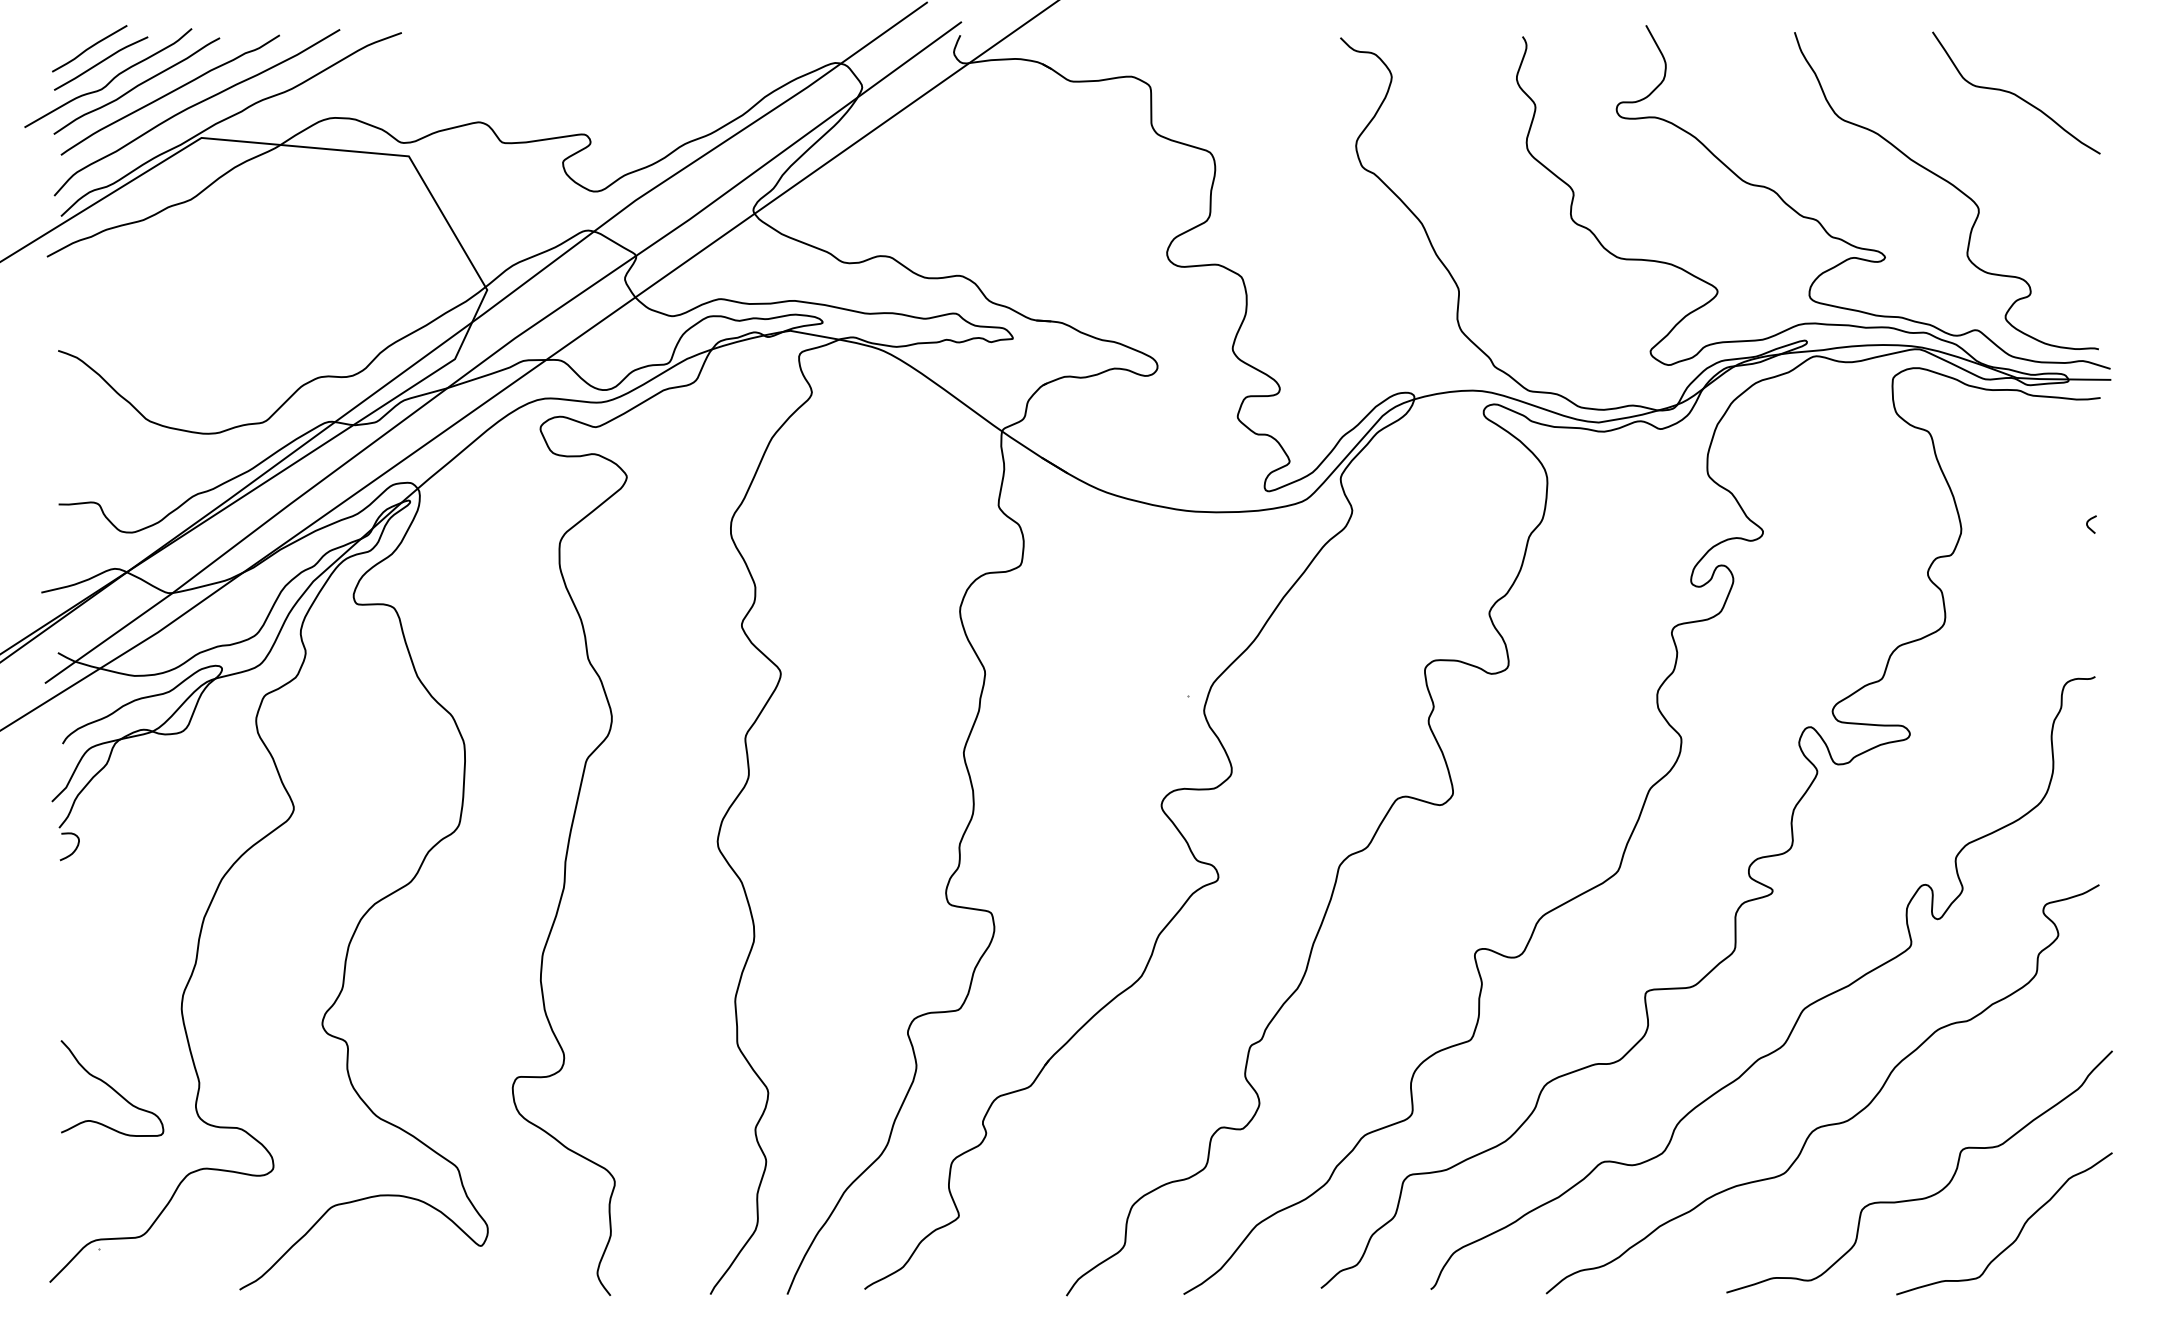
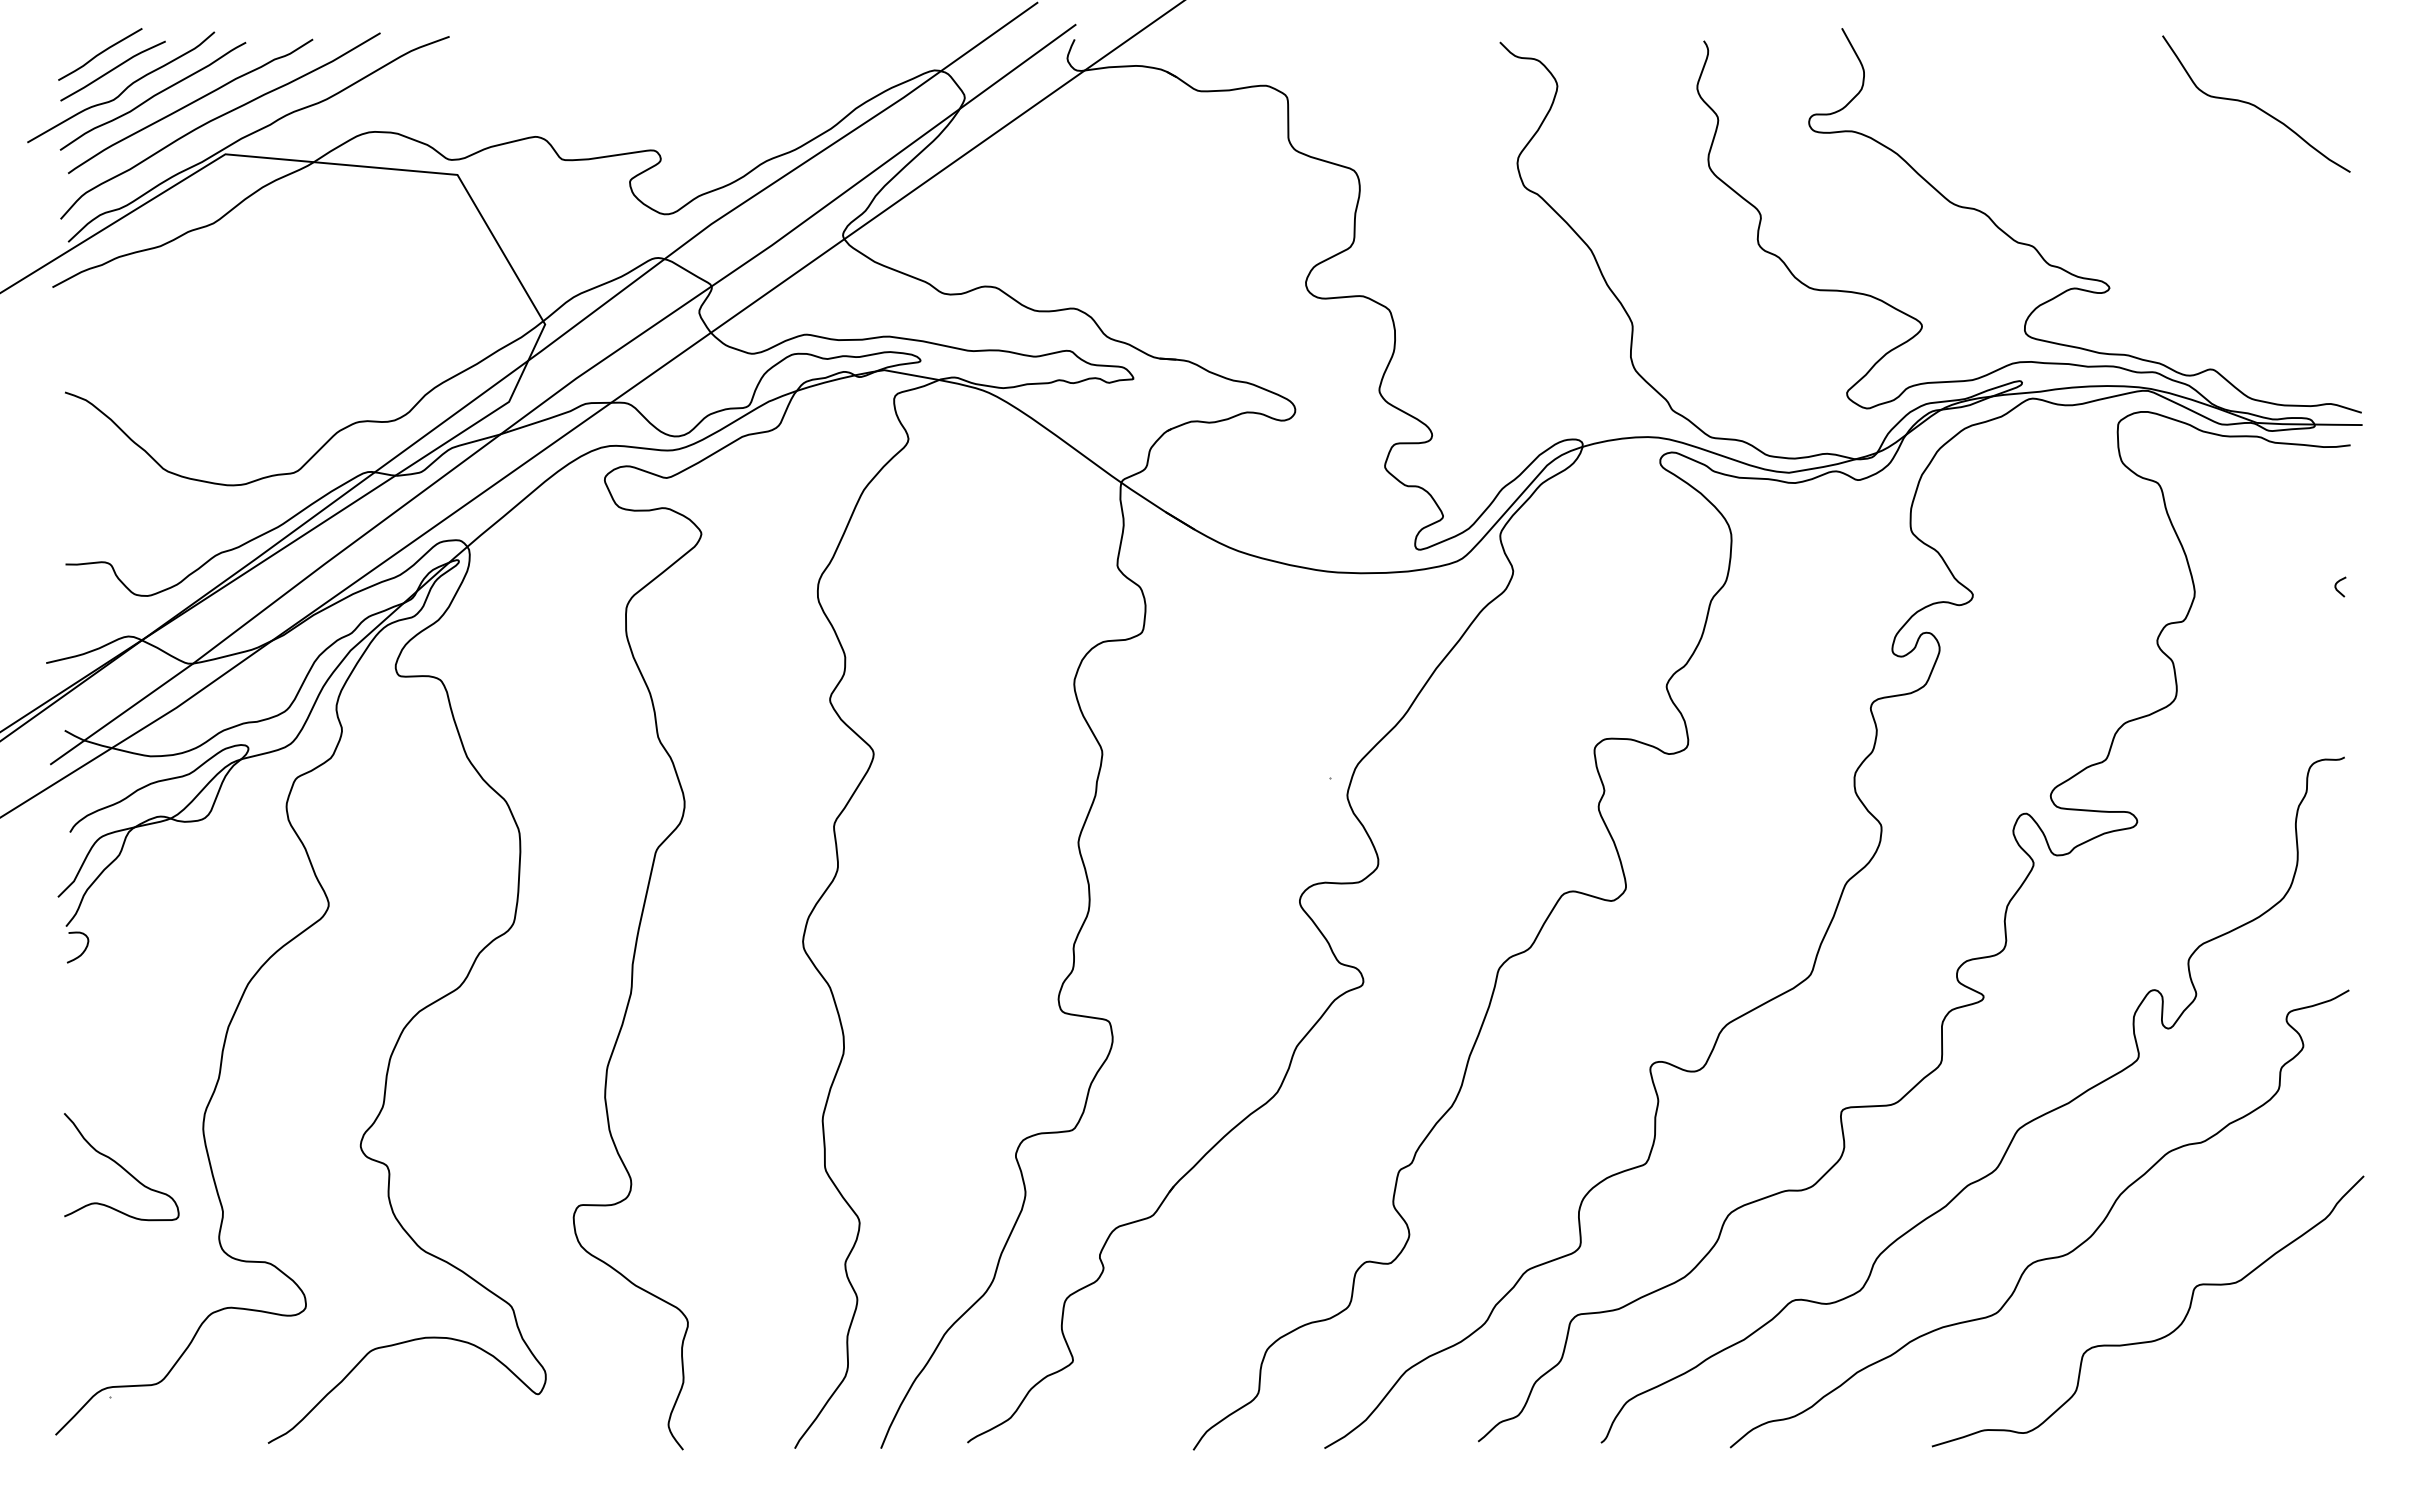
curve: (1951, 185) -> (2183, 207), removed
curve: (112, 1088) -> (121, 1167), moved
curve: (2020, 1230) -> (2260, 1377), removed

